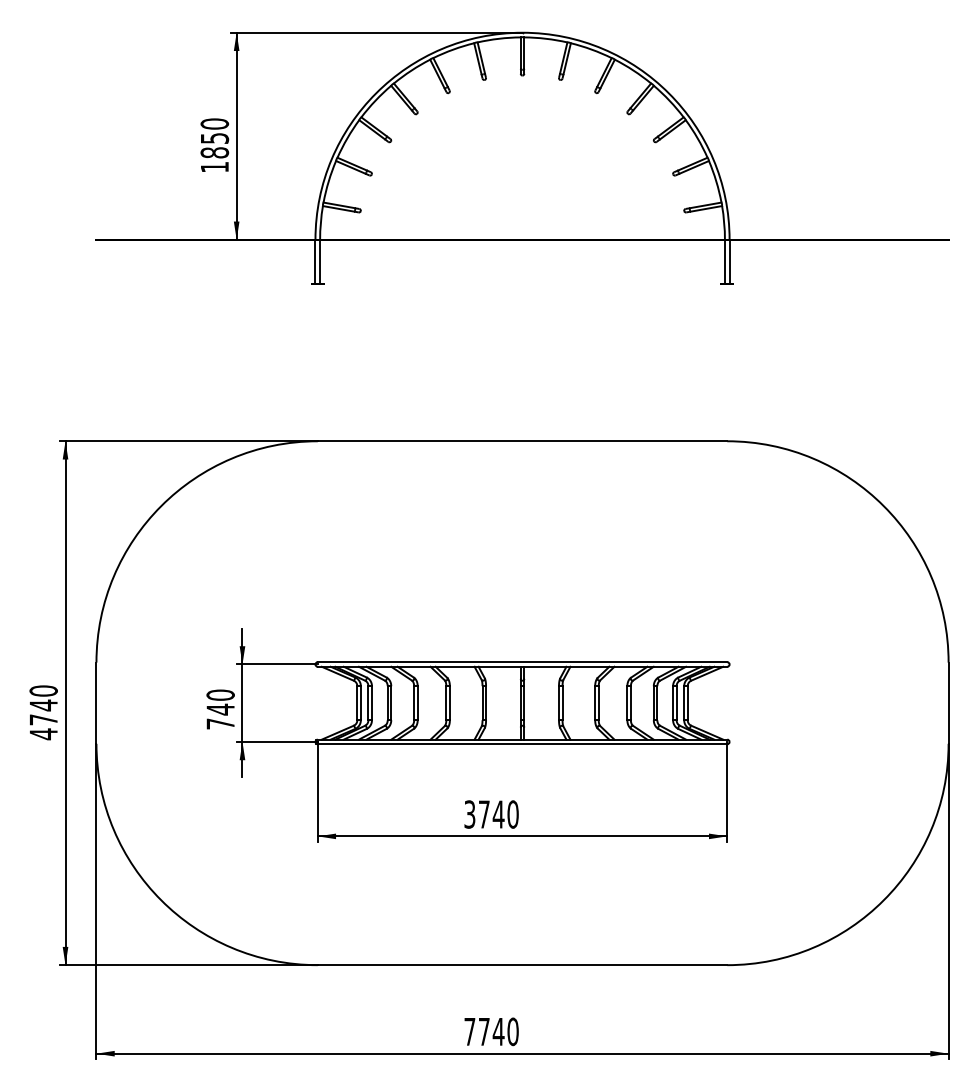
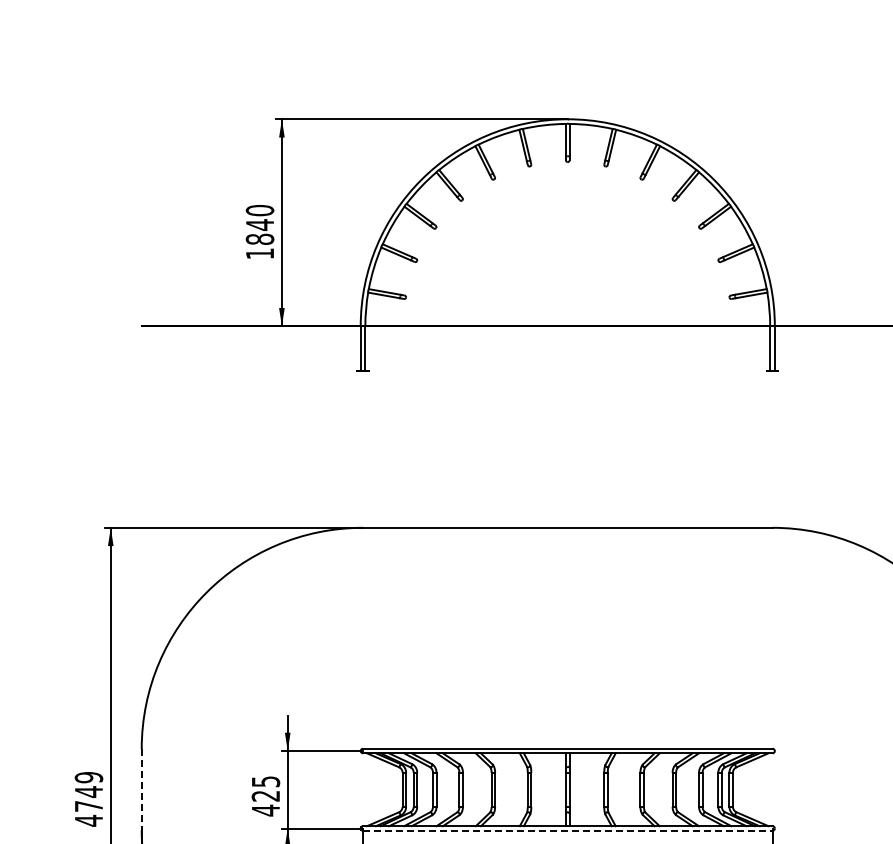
text: (215, 138) -> (260, 225), 1850 -> 1840
text: (43, 690) -> (88, 777), 4740 -> 4749
line: (96, 703) -> (141, 790), solid -> dashed
text: (220, 709) -> (265, 796), 740 -> 425
line: (522, 744) -> (567, 831), solid -> dashed

